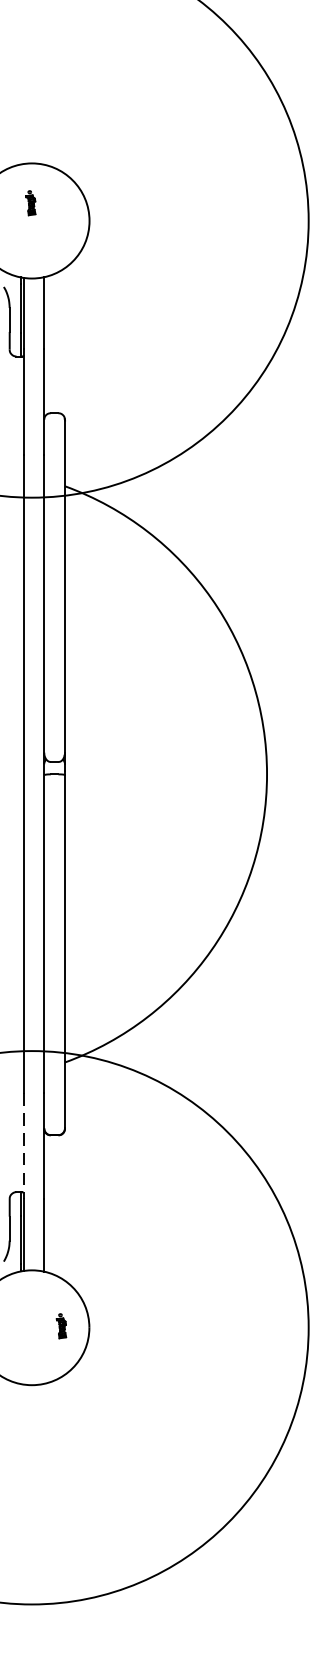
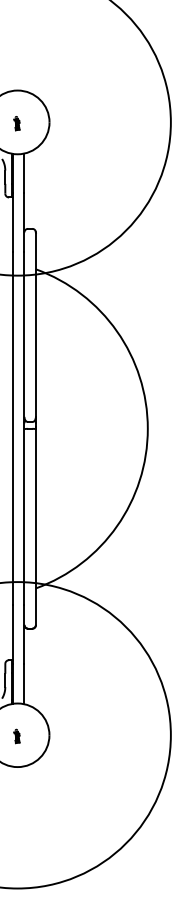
part: (29, 203) -> (16, 123), moved
line: (22, 1147) -> (12, 635), dashed -> solid
part: (60, 1326) -> (16, 736), moved

